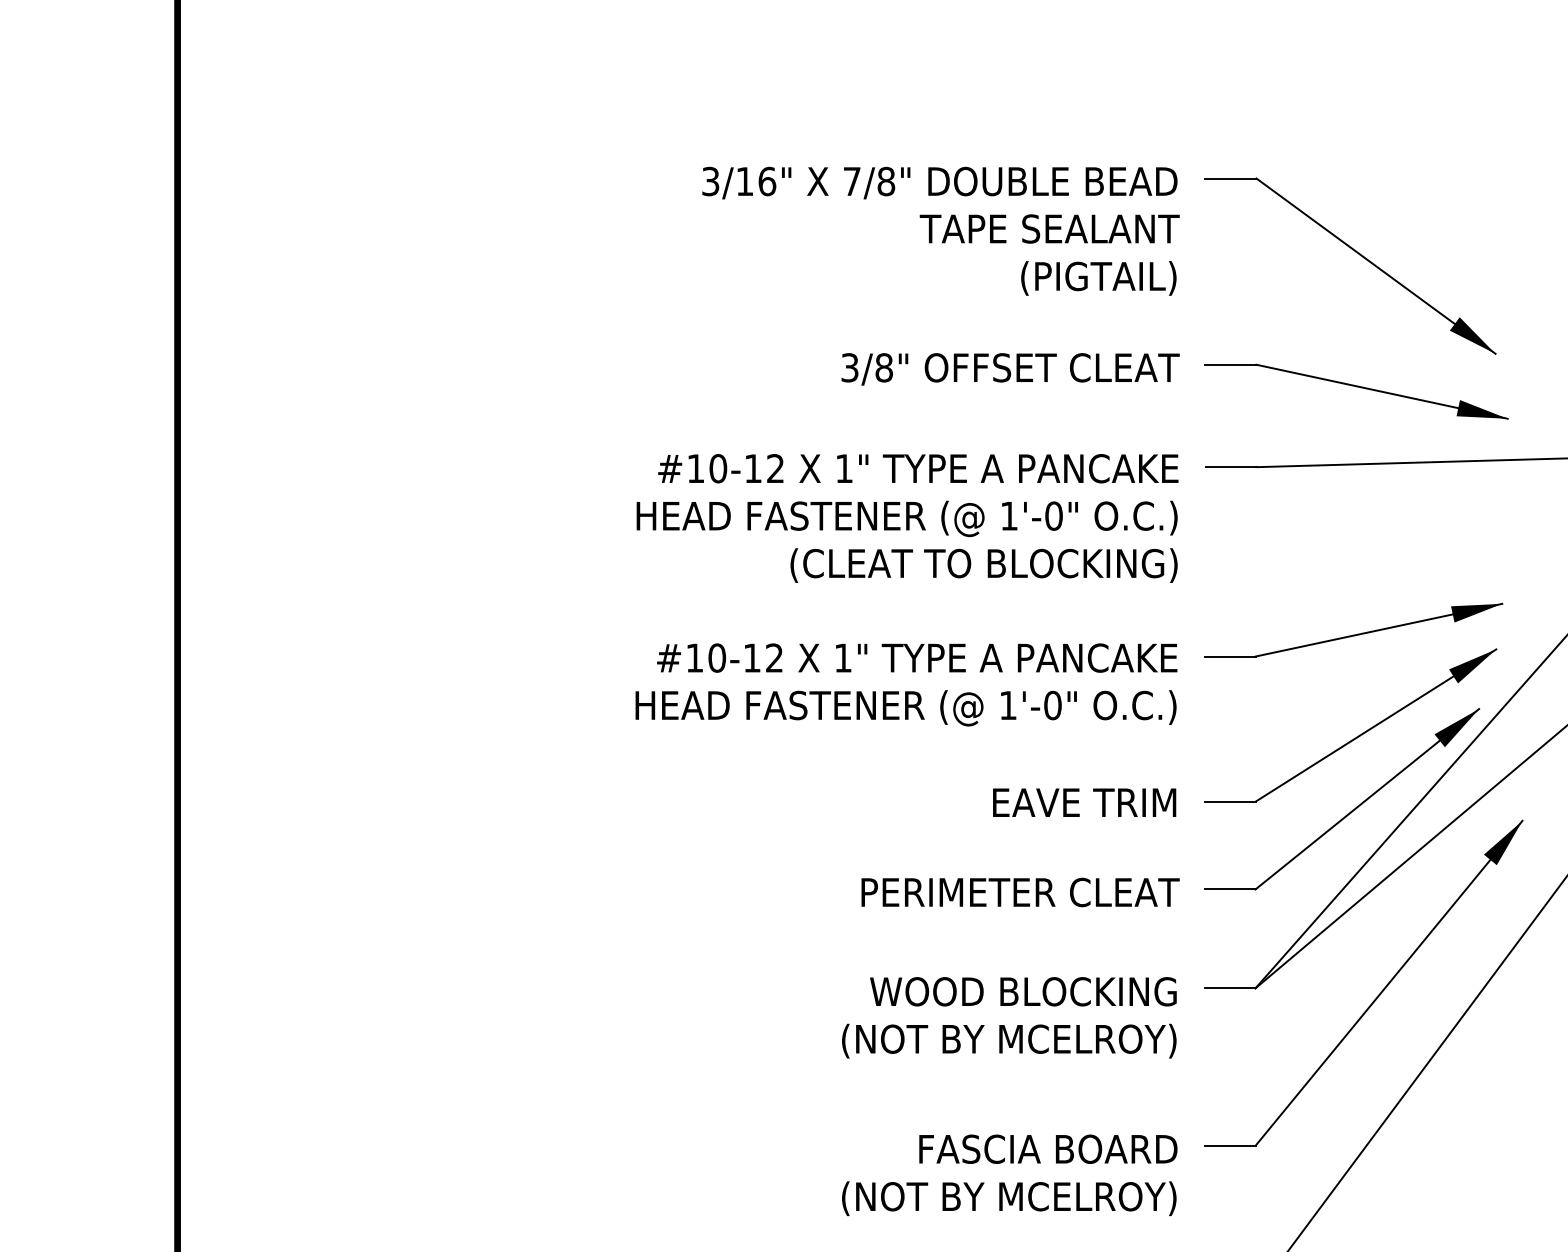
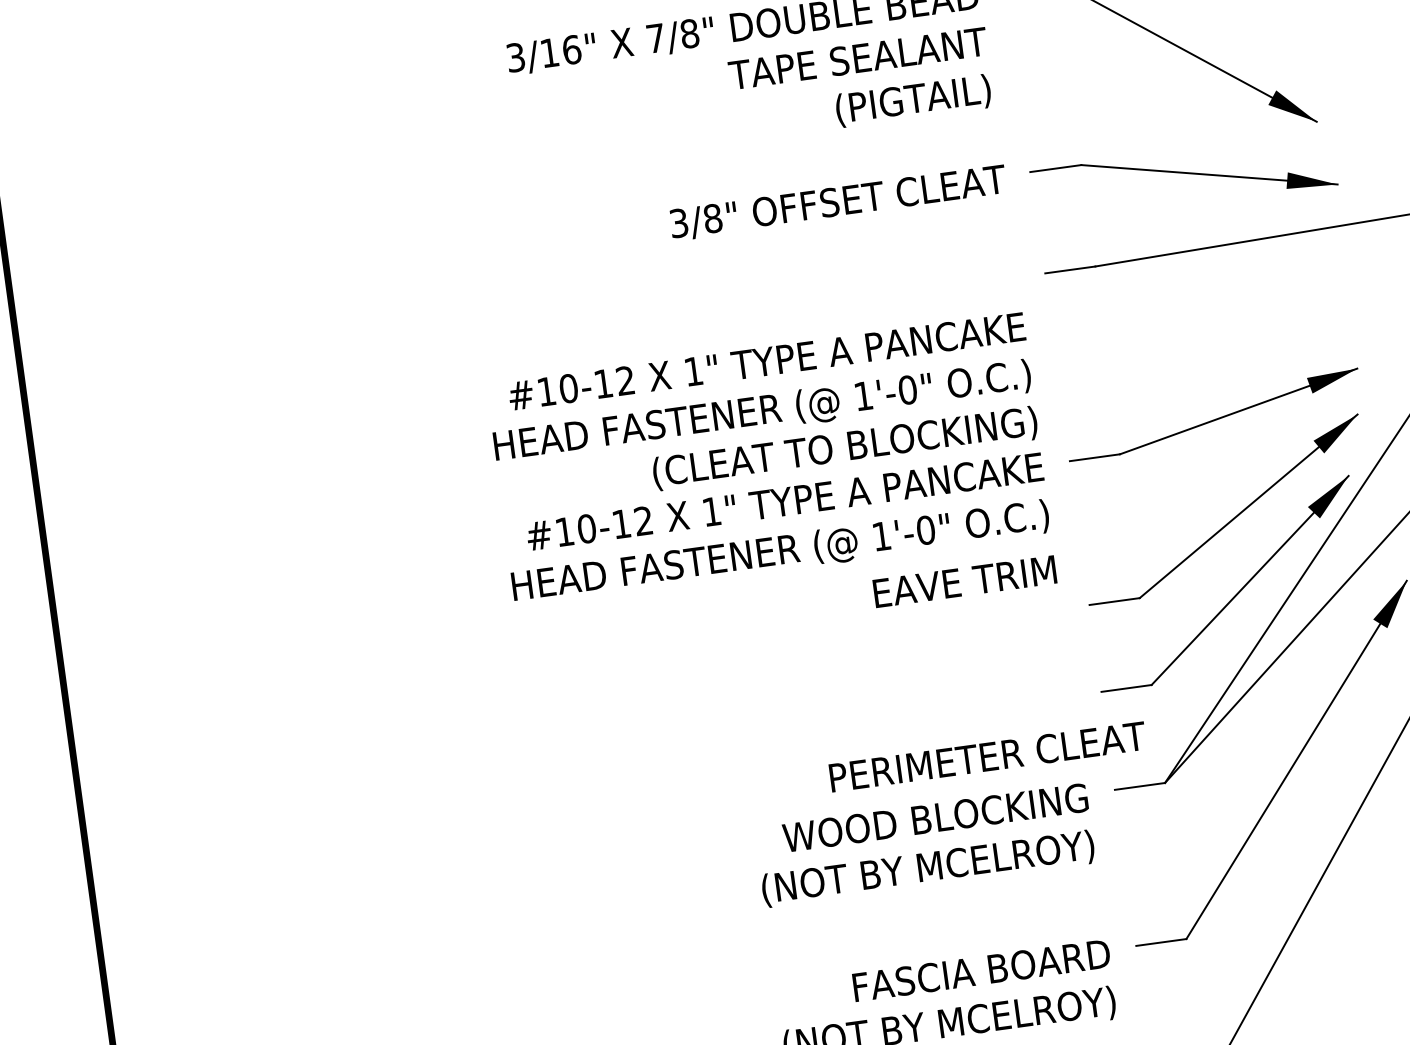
text: (907, 518) -> (762, 412), moved
text: (1084, 802) -> (964, 581), moved
text: (1020, 892) -> (987, 756), moved

